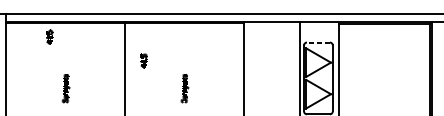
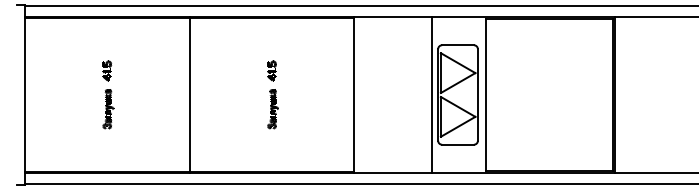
part: (49, 36) -> (107, 70), moved
line: (318, 42) -> (458, 45), dashed -> solid
part: (143, 60) -> (271, 70), moved

